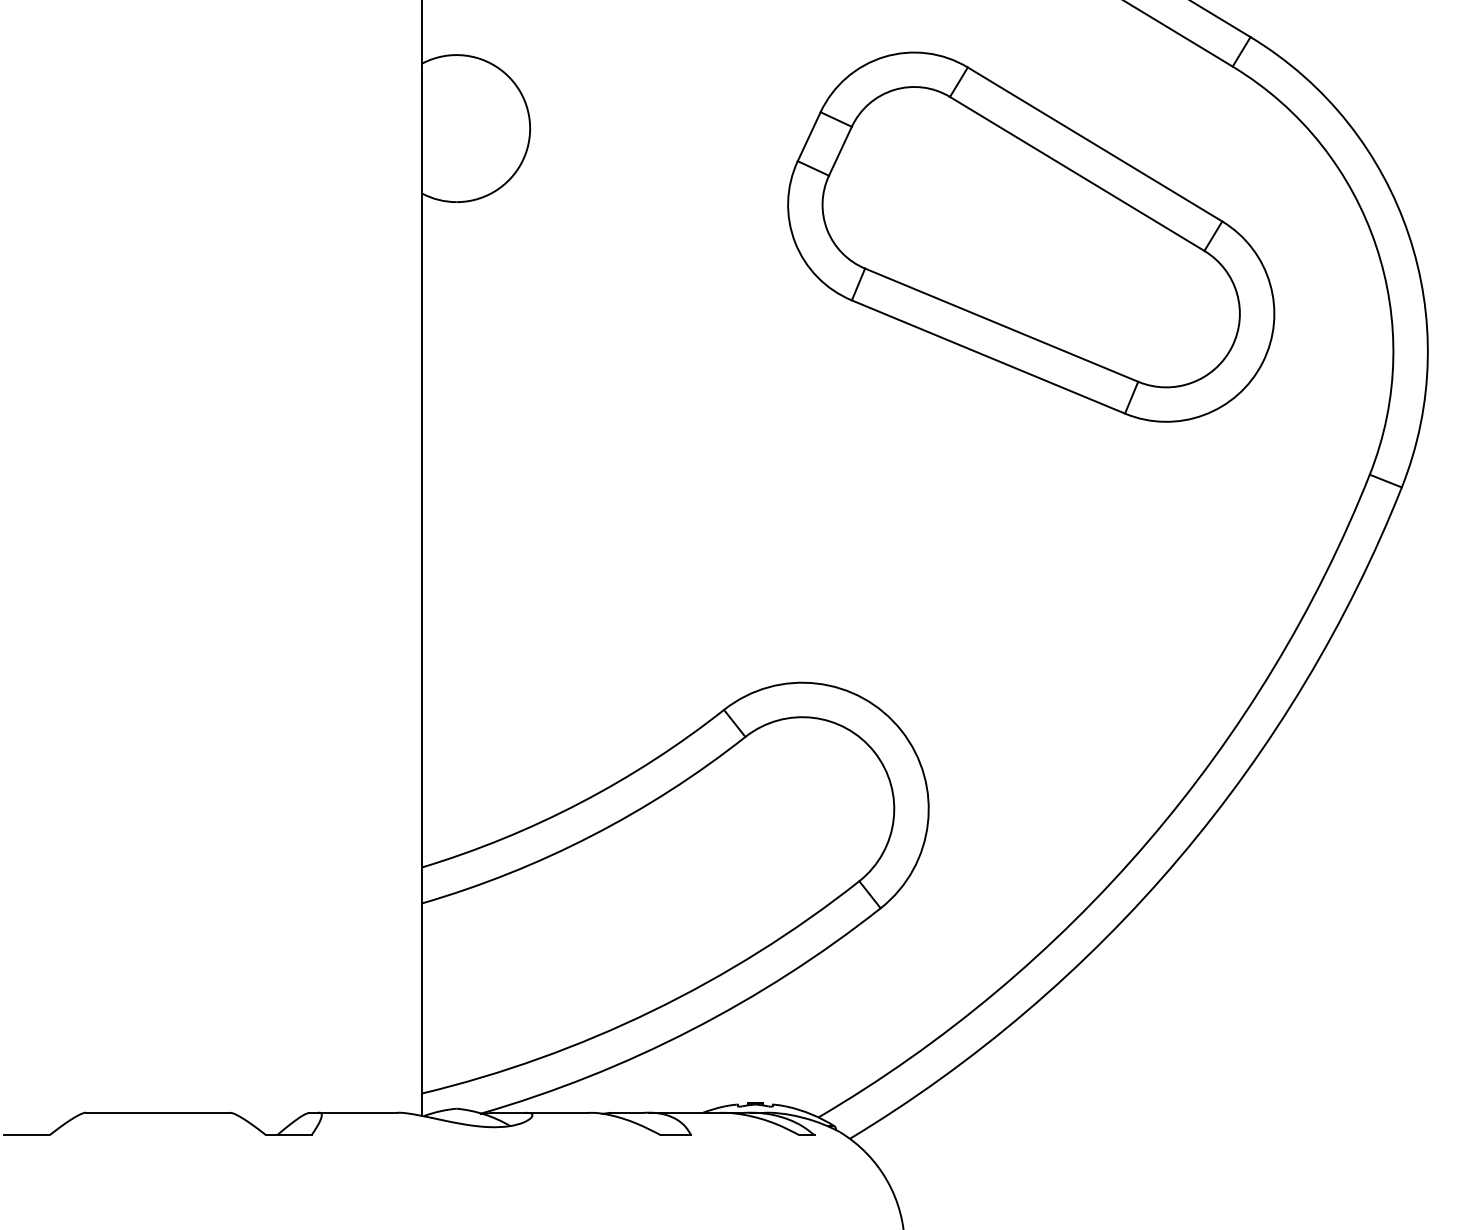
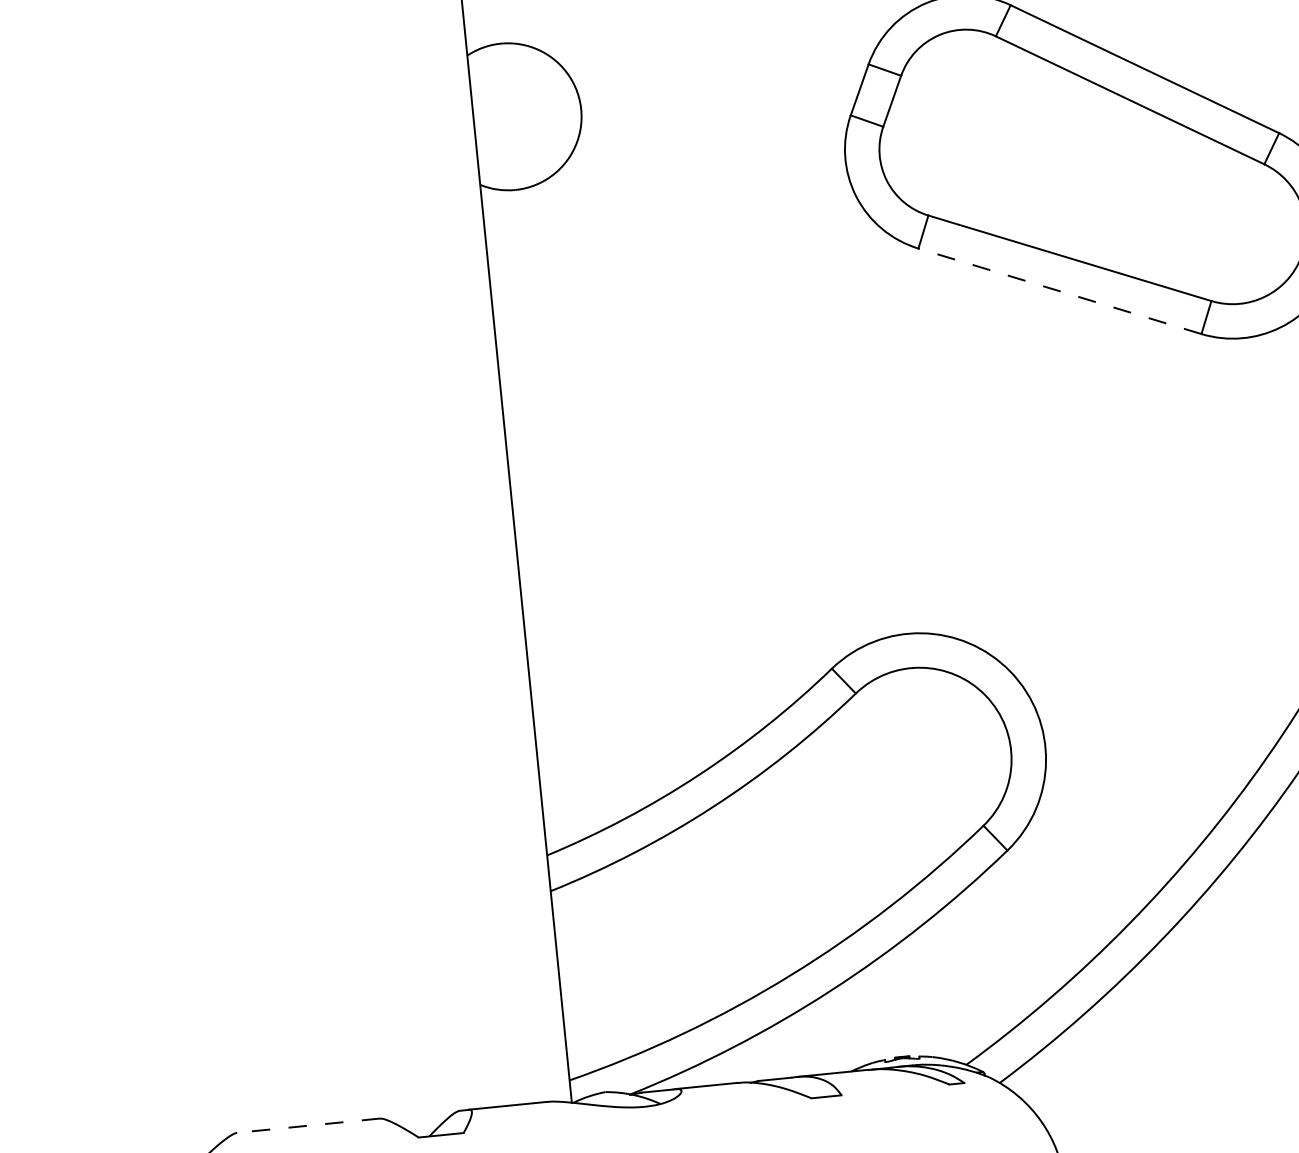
line: (988, 357) -> (1060, 291), solid -> dashed
line: (157, 1112) -> (308, 1125), solid -> dashed

